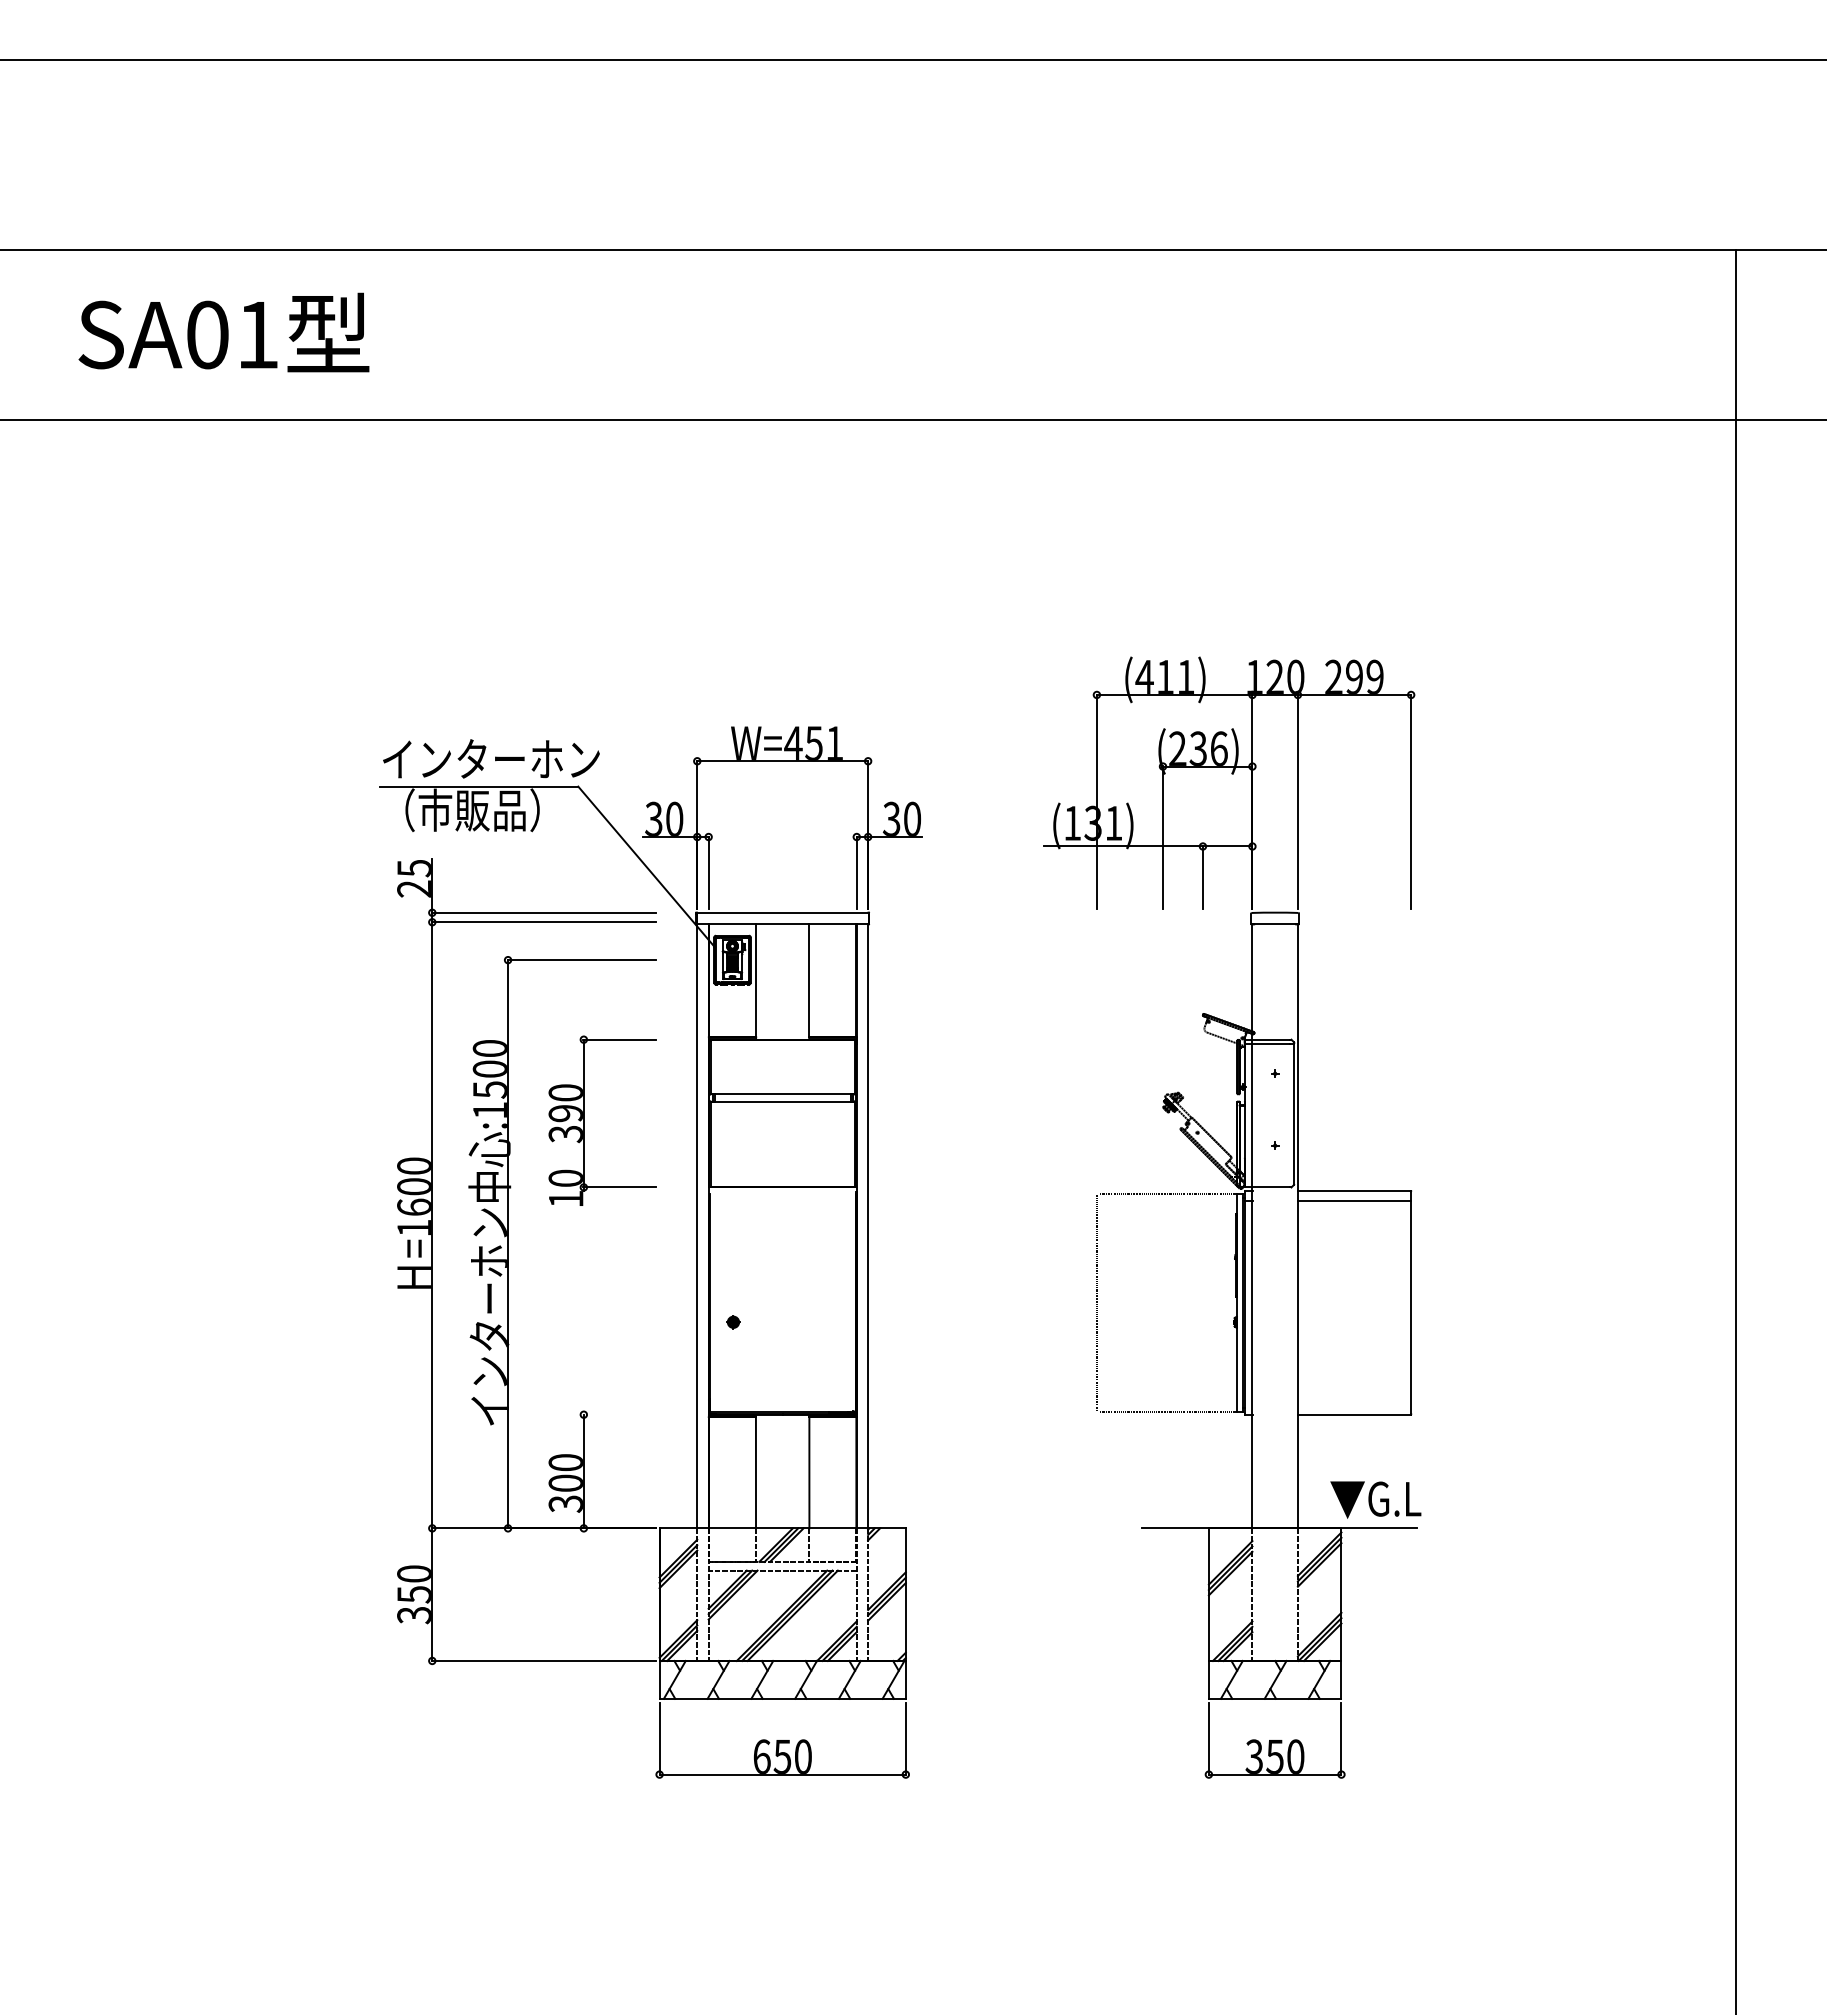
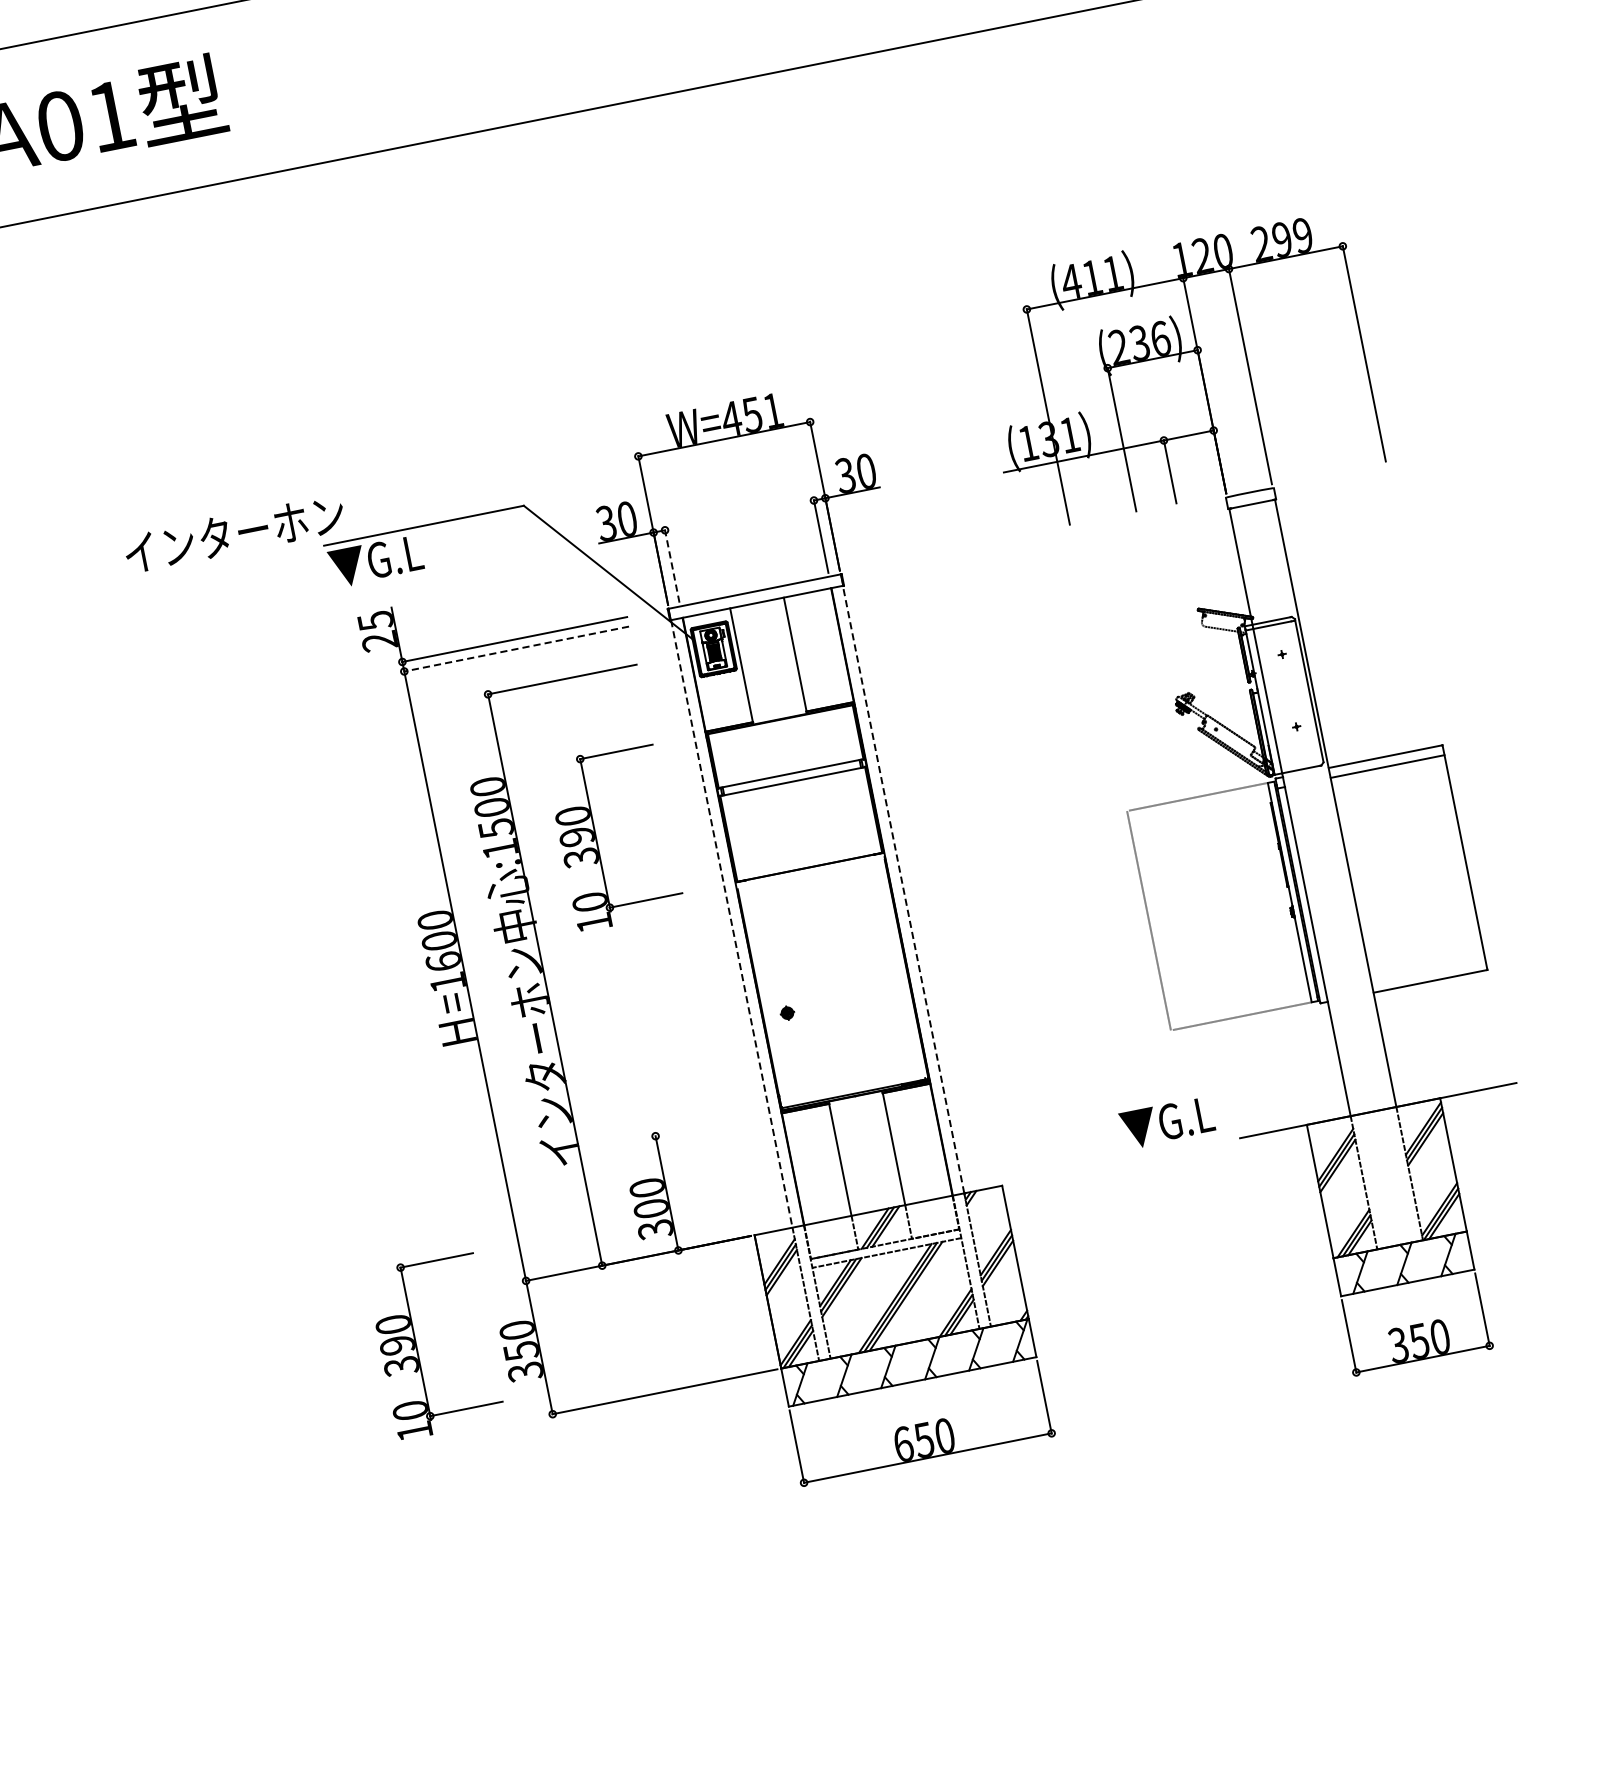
text: (491, 758) -> (234, 533), moved
text: (460, 810) -> (410, 553), （市販品） -> ▼G.L
line: (708, 872) -> (672, 565), solid -> dashed
line: (543, 922) -> (516, 649), solid -> dashed
line: (868, 1225) -> (903, 888), solid -> dashed
line: (697, 1226) -> (732, 924), solid -> dashed
text: (1375, 1499) -> (1166, 1122), moved
part: (315, 1572) -> (417, 1348), added

